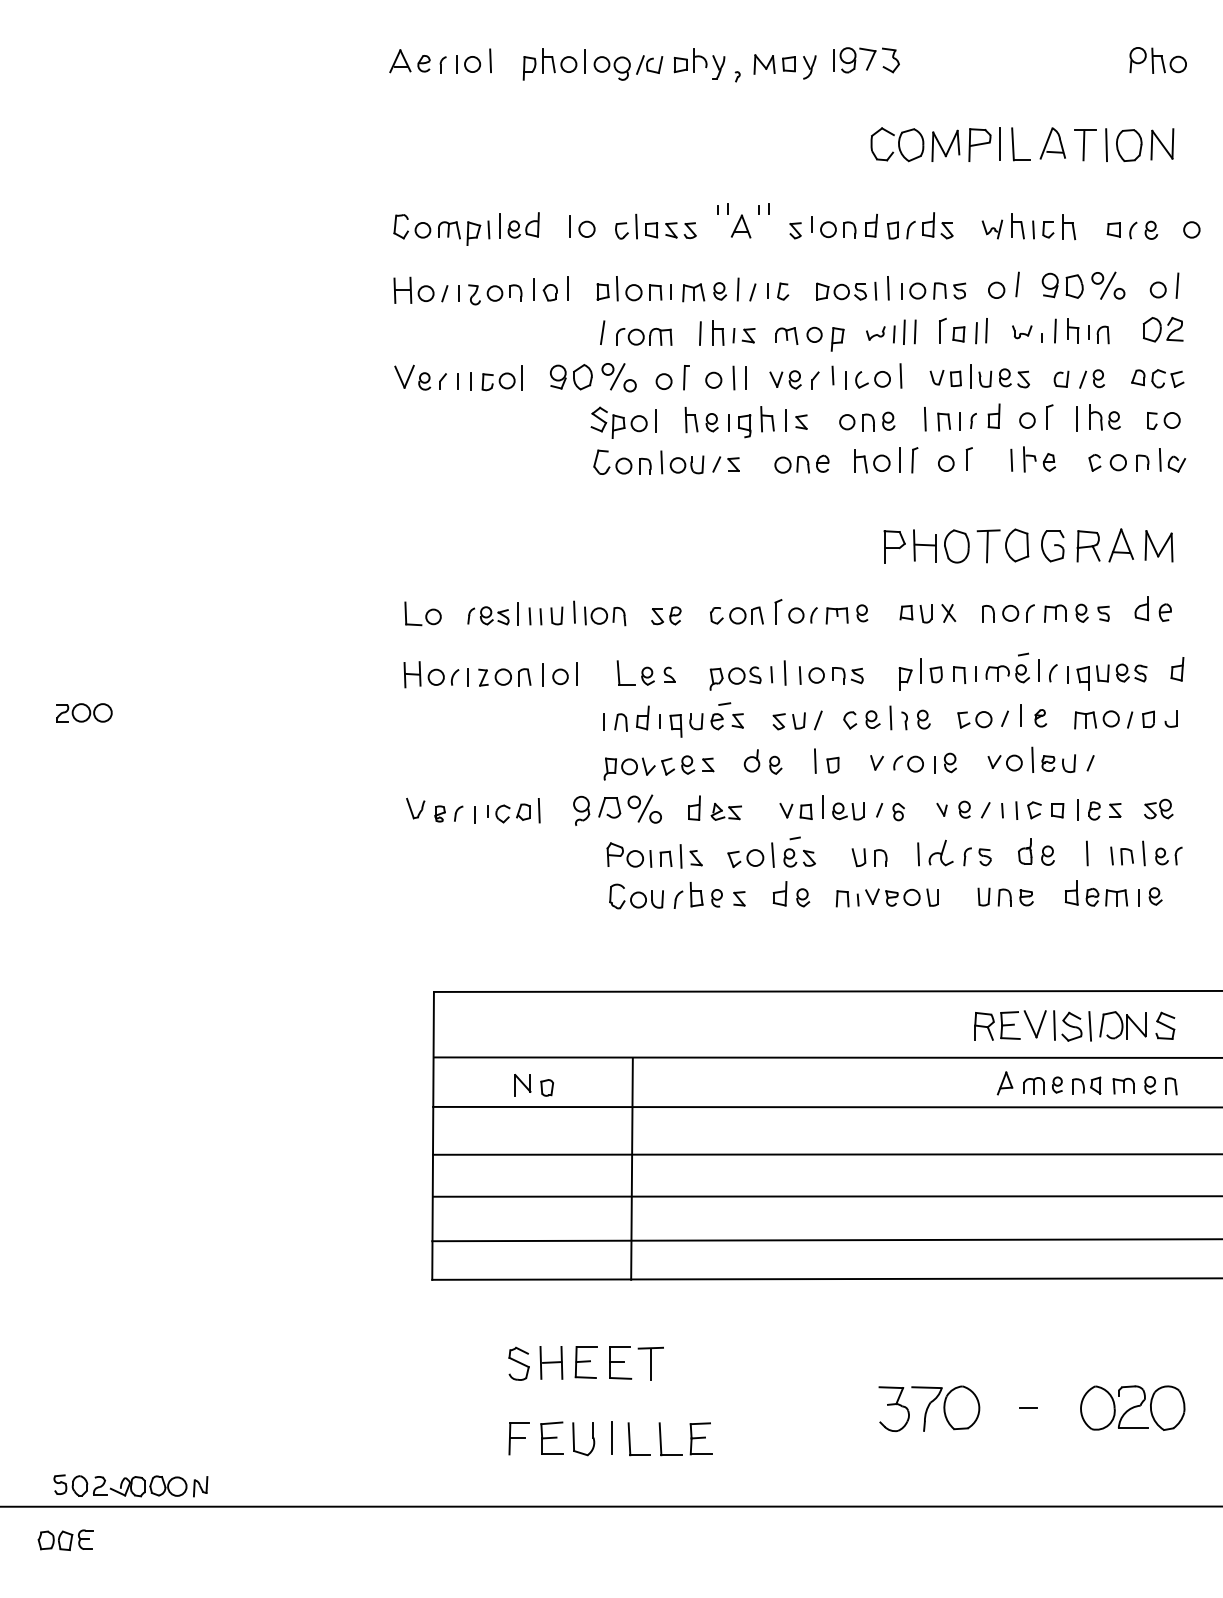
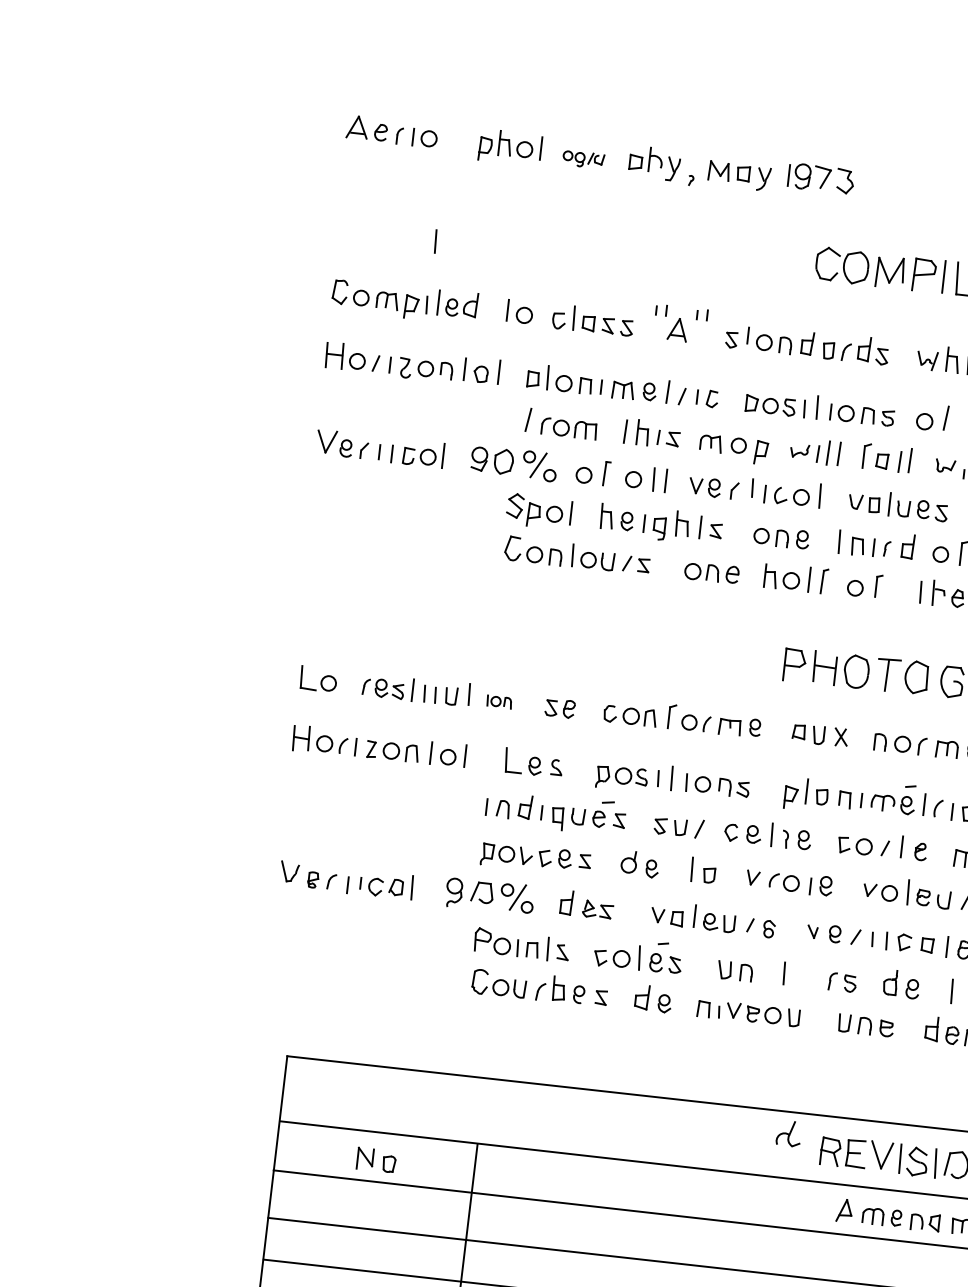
line: (490, 60) -> (435, 241), moved
part: (628, 67) -> (583, 159), size x0.6
part: (605, 616) -> (499, 702), size x0.6
part: (940, 852) -> (788, 1133), moved

